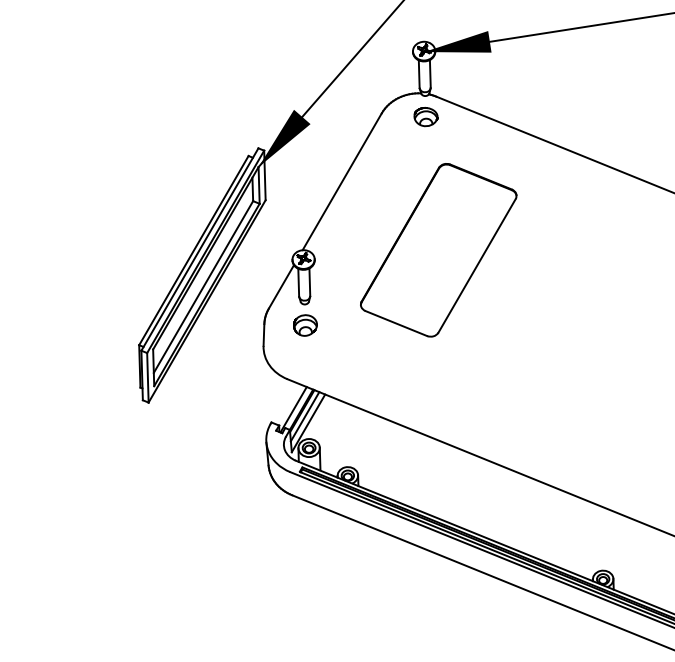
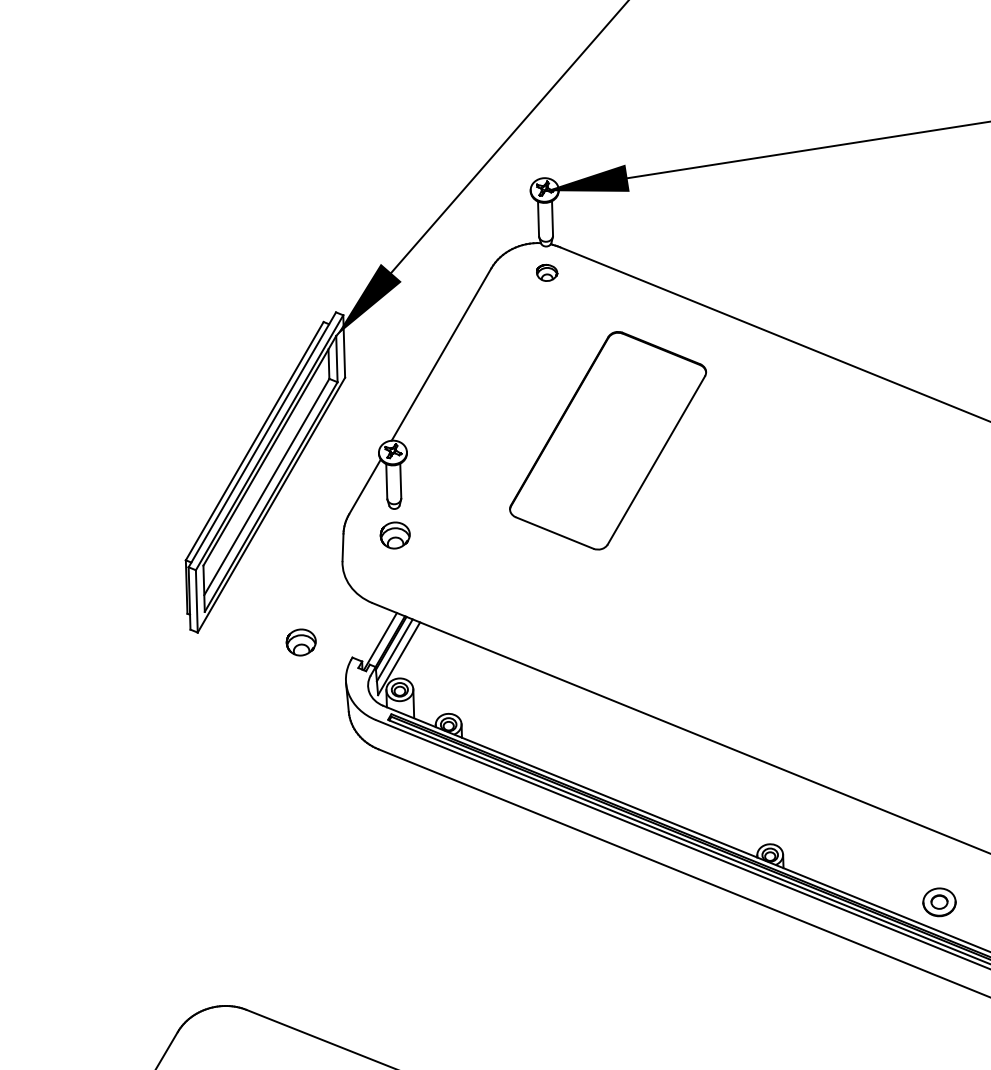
part: (425, 116) -> (546, 272), size x0.7
part: (439, 250) -> (608, 440), moved
part: (230, 410) -> (300, 642), added

